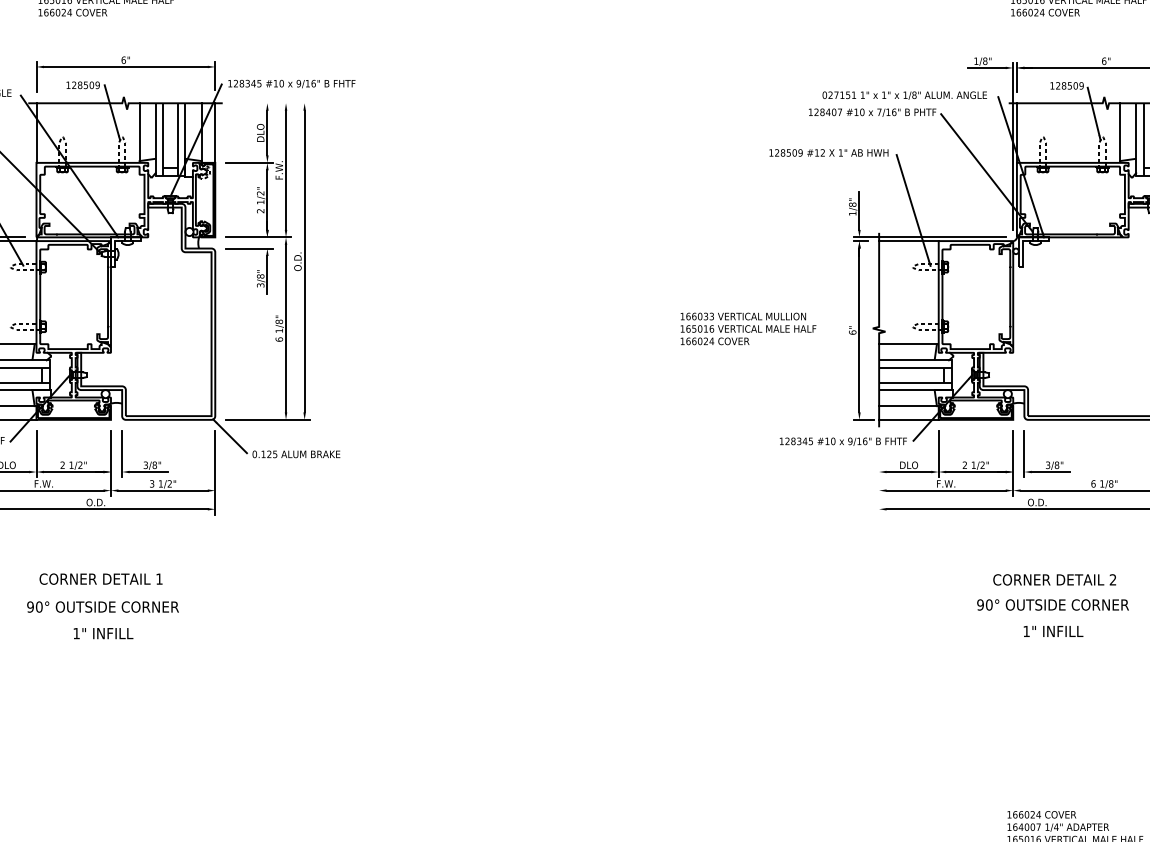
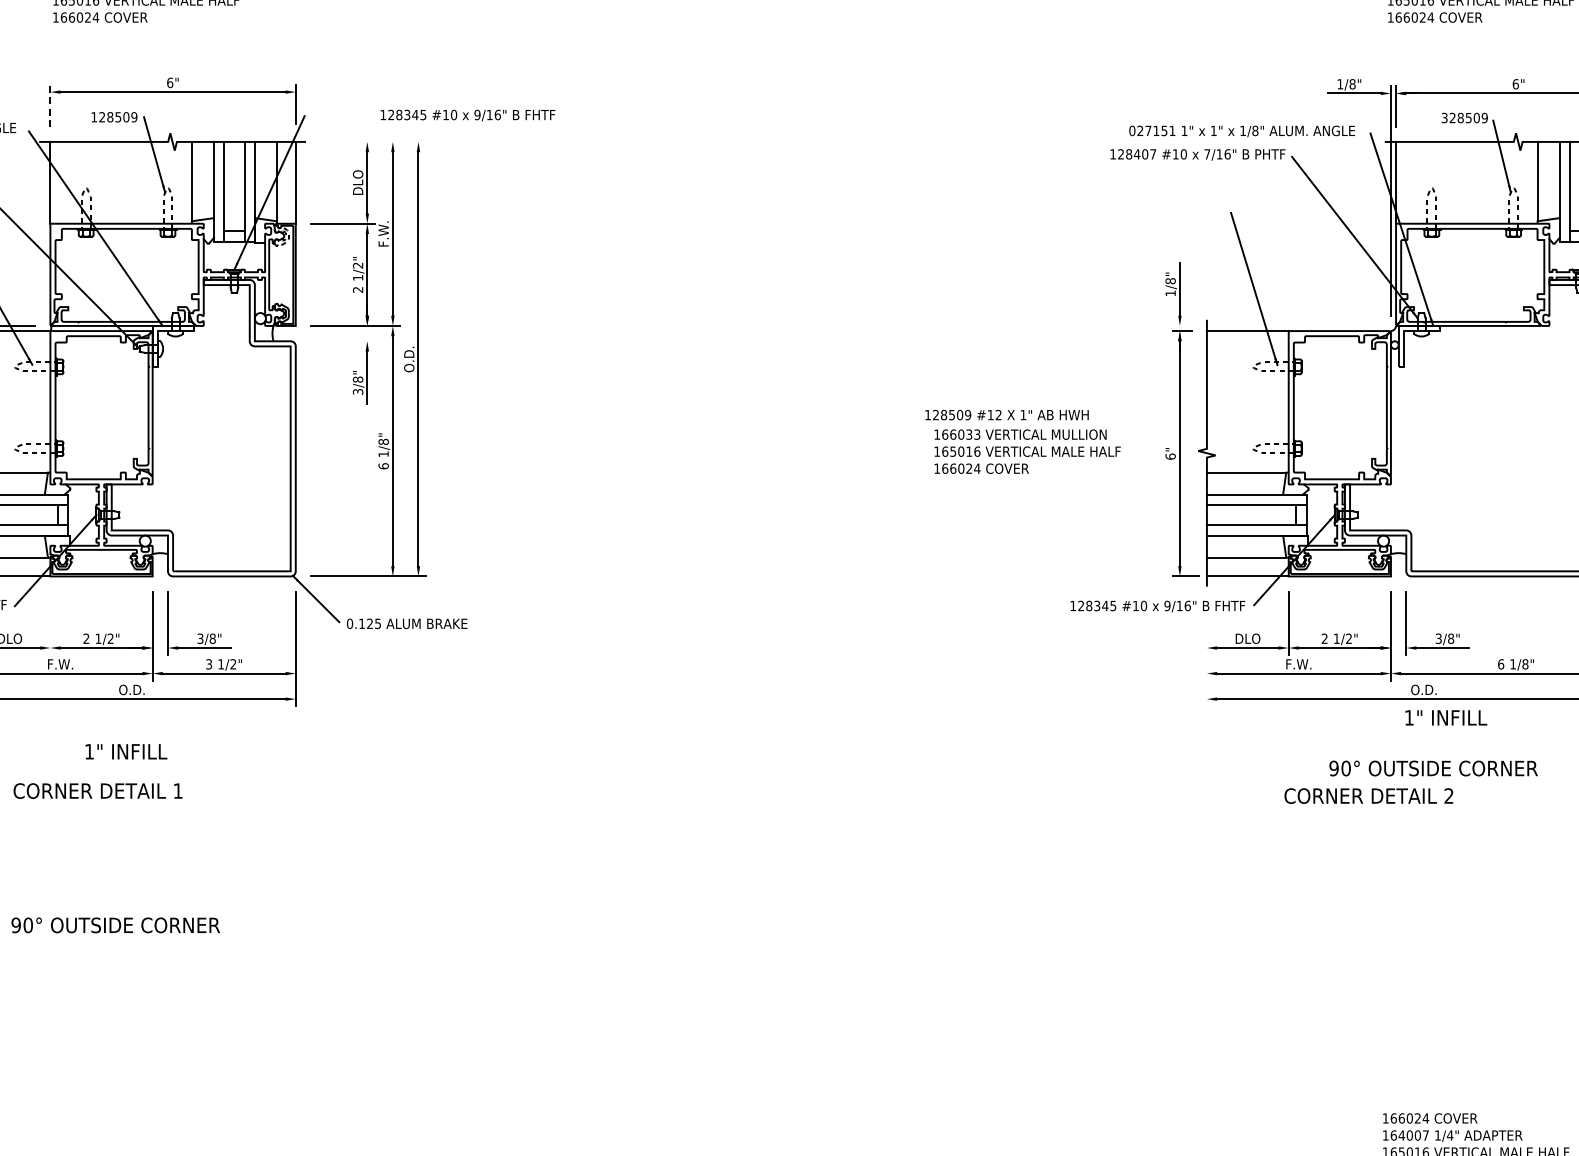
line: (36, 76) -> (50, 105), solid -> dashed
text: (291, 84) -> (467, 115), moved
text: (1052, 85) -> (1444, 117), 128509 -> 328509
text: (828, 152) -> (1006, 414), moved
line: (929, 237) -> (1276, 325), removed
line: (249, 248) -> (342, 341), removed
line: (36, 454) -> (50, 623), removed
text: (100, 578) -> (97, 790), moved
text: (1054, 579) -> (1368, 795), moved
text: (1052, 604) -> (1433, 768), moved
text: (102, 607) -> (115, 925), moved
text: (1053, 631) -> (1446, 717), moved
text: (103, 633) -> (126, 751), moved

